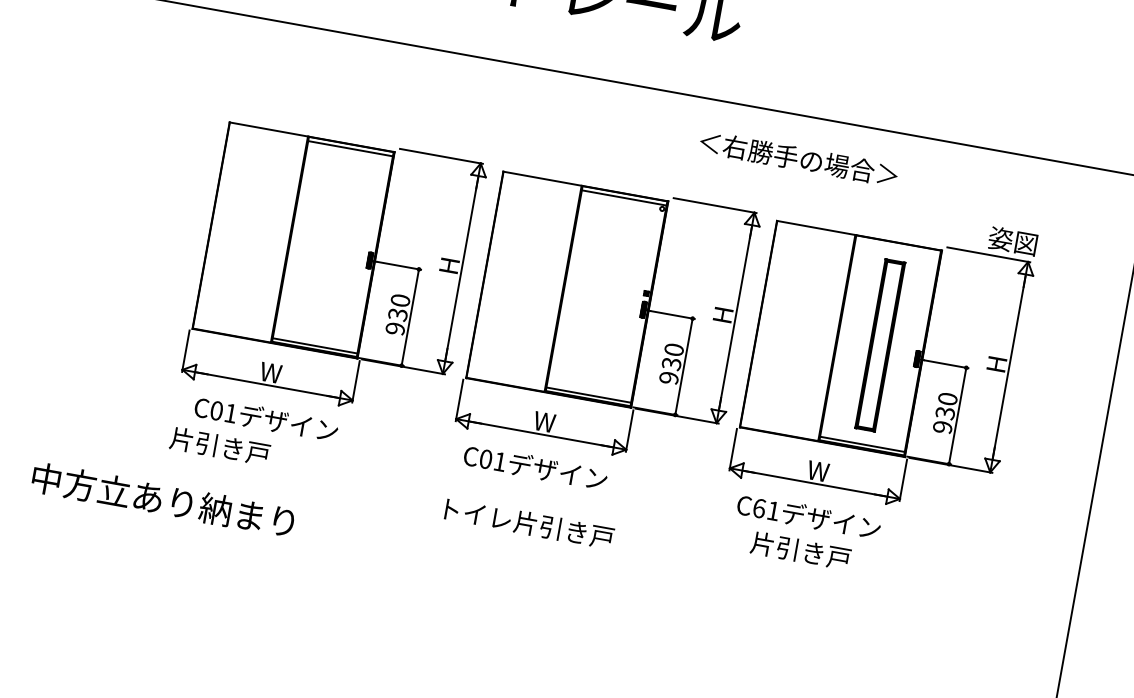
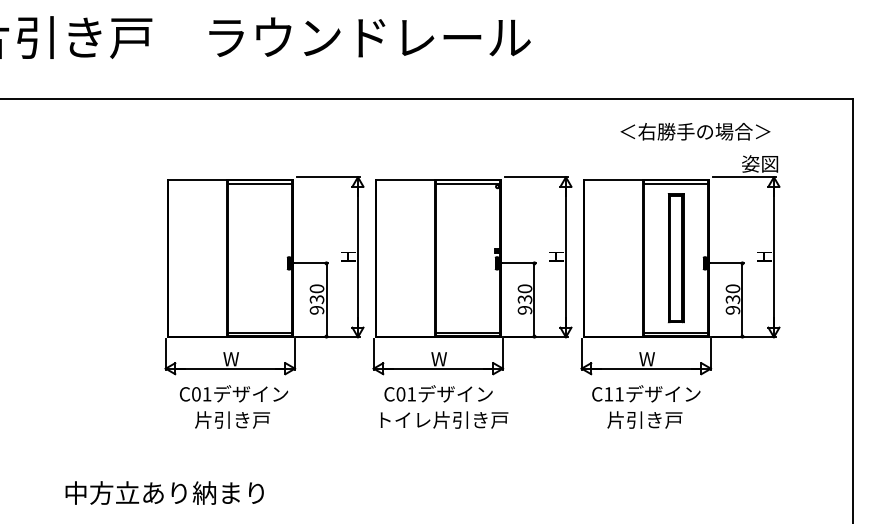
text: (798, 158) -> (695, 131), moved
line: (897, 246) -> (675, 183), added
text: (220, 445) -> (232, 419), moved
text: (162, 499) -> (164, 492), moved
text: (759, 508) -> (608, 394), C61 -> C11
text: (529, 523) -> (444, 419), moved

